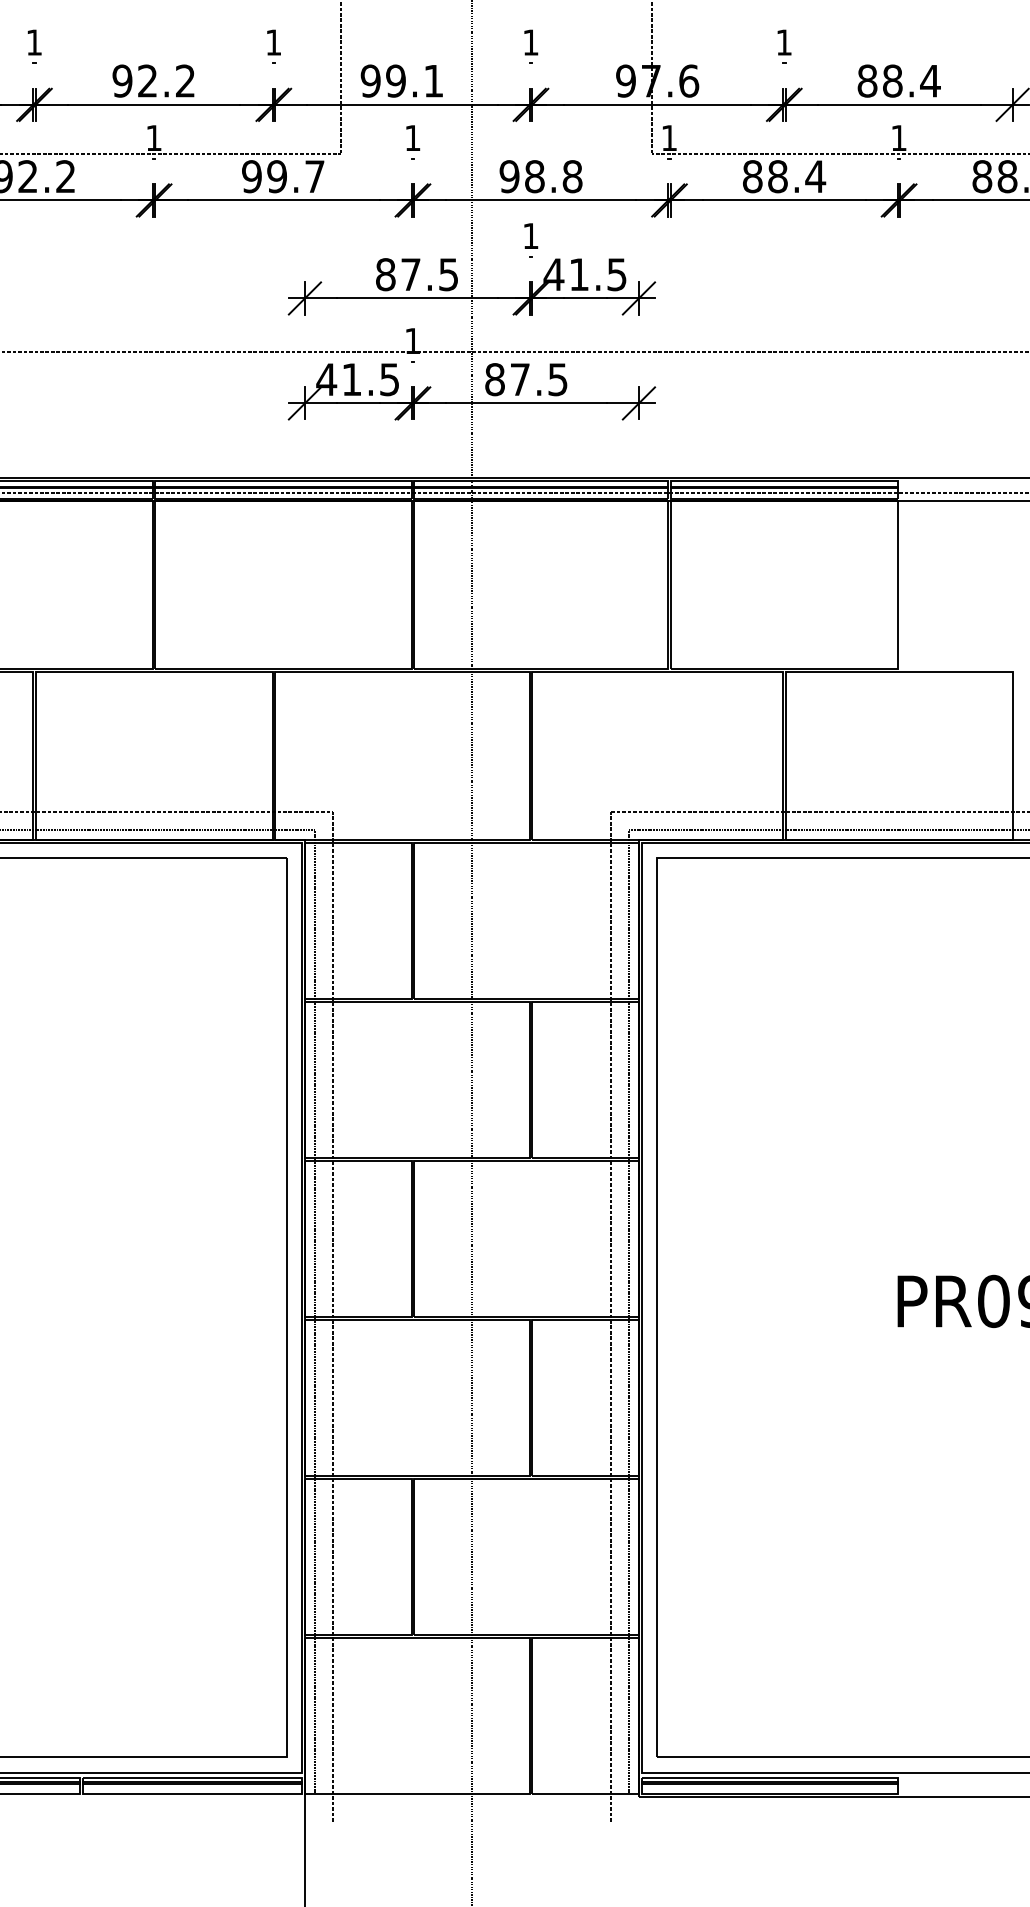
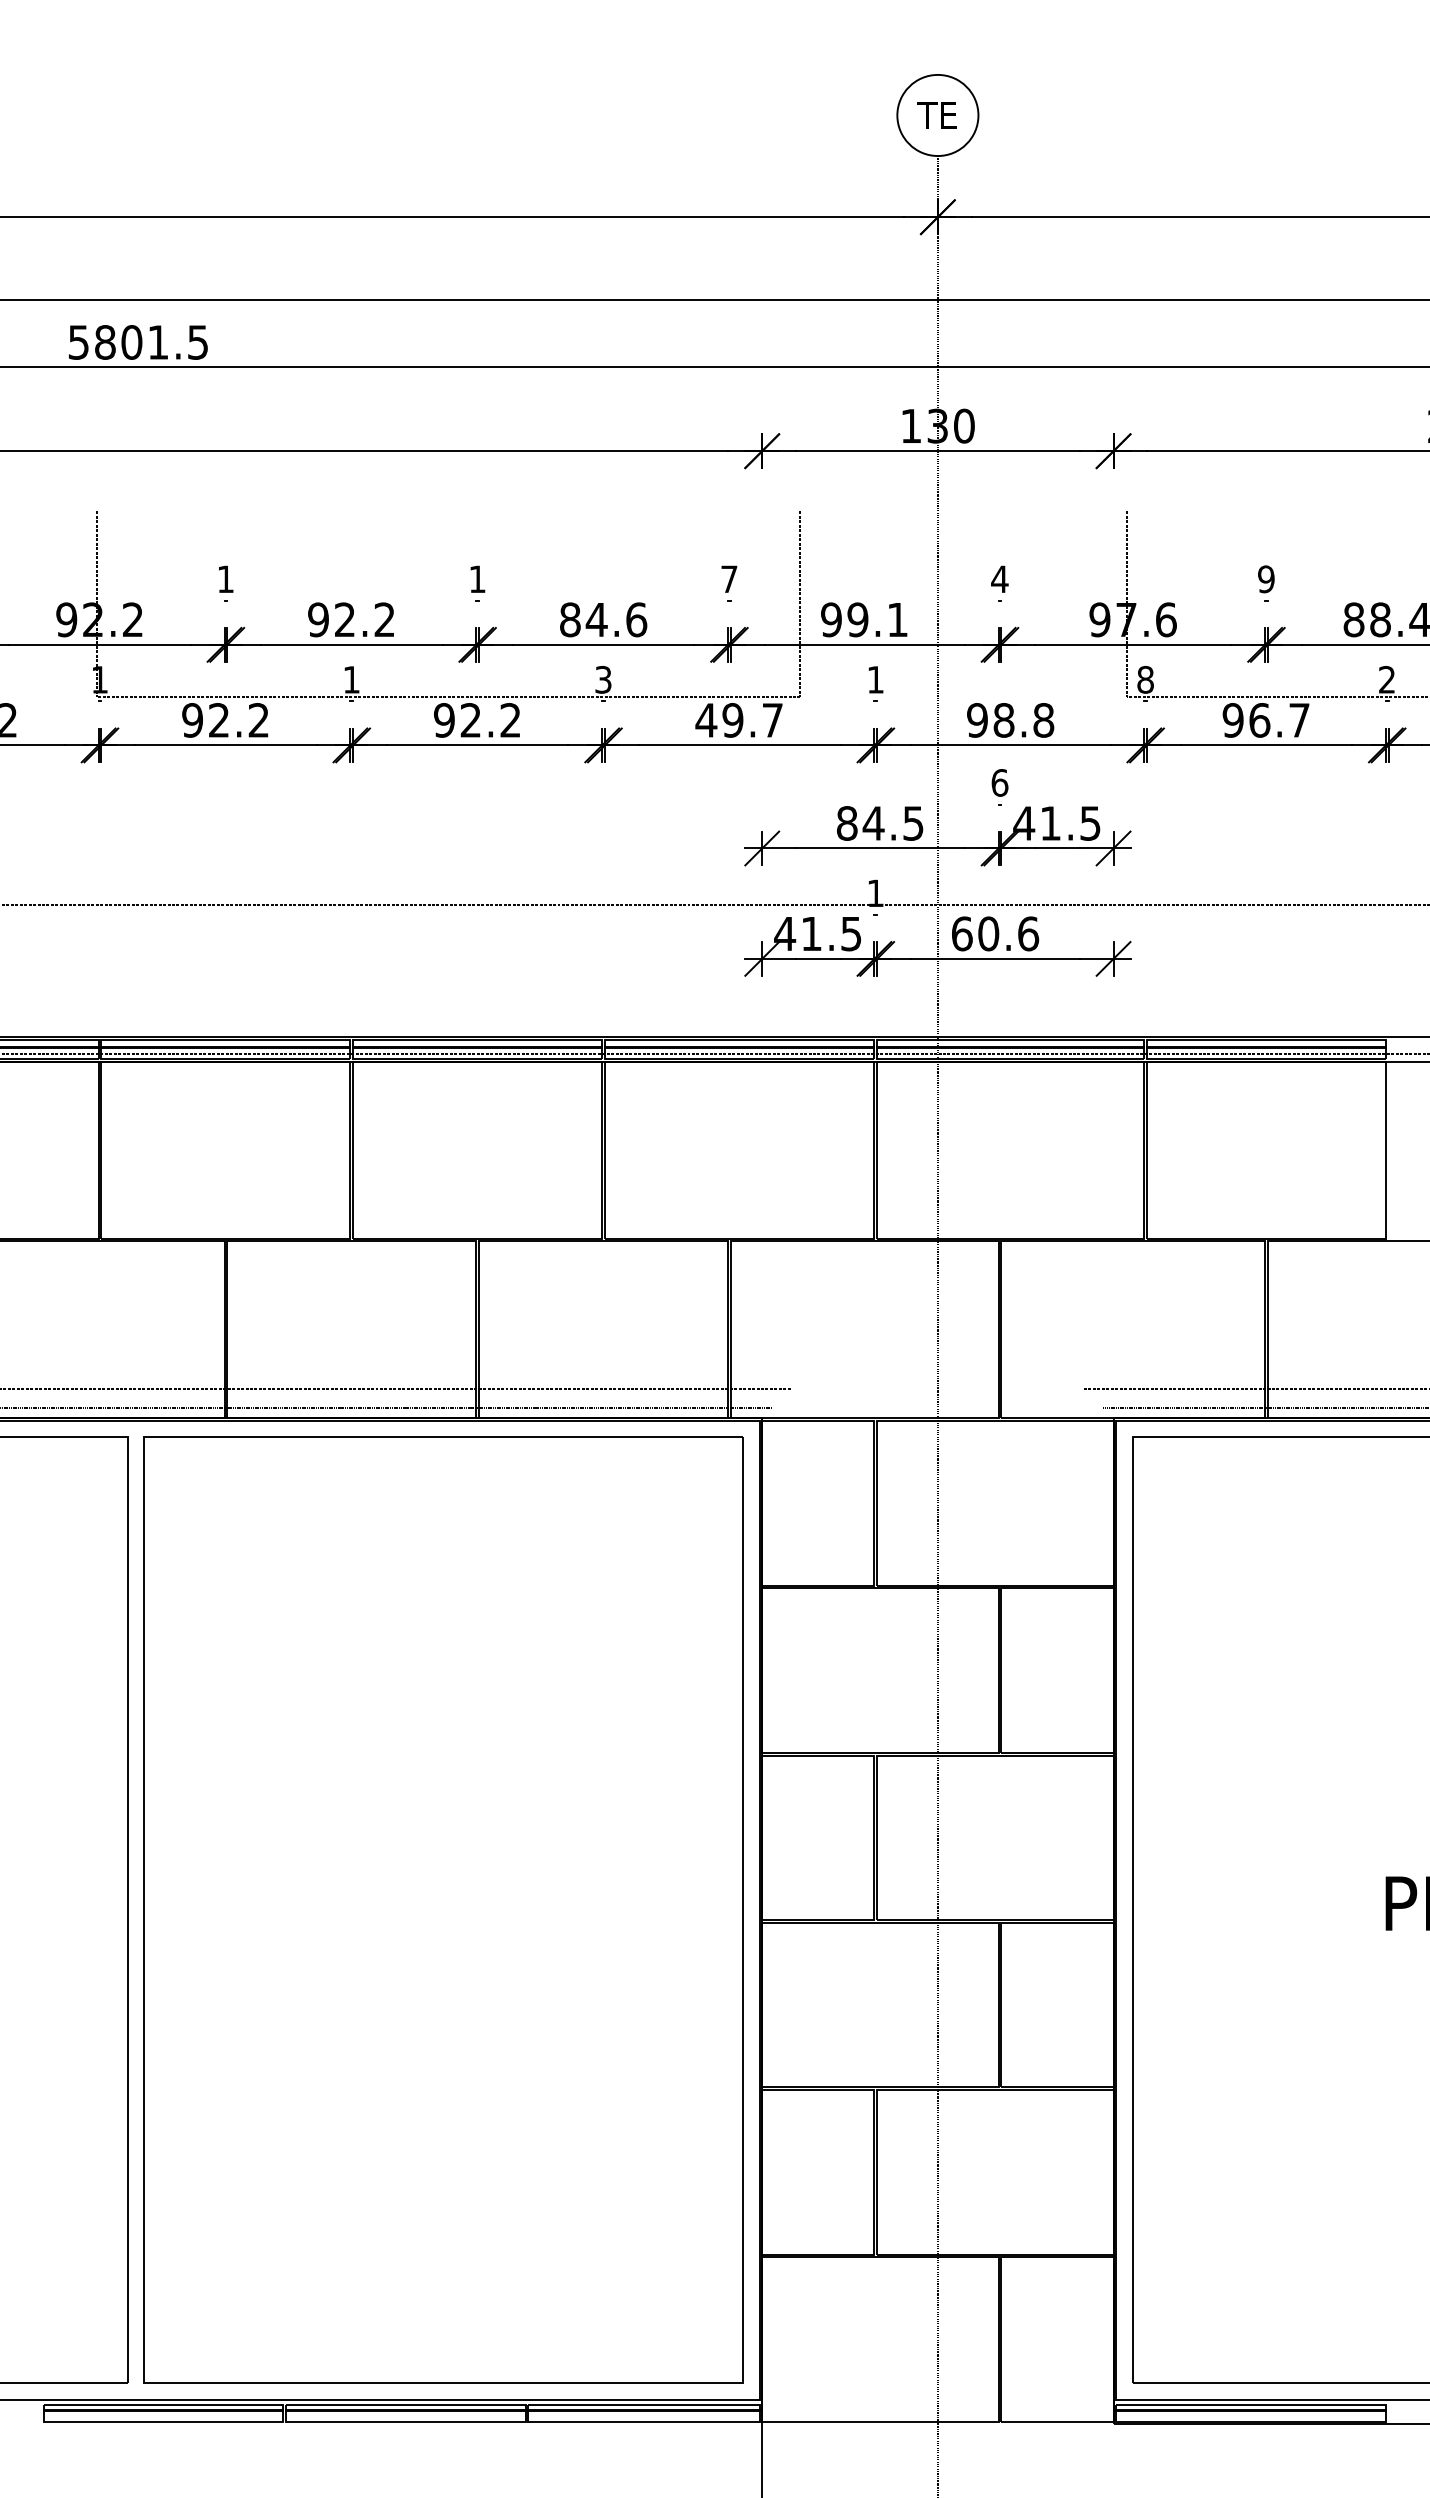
text: (273, 41) -> (729, 578), 1 -> 7
text: (530, 41) -> (999, 578), 1 -> 4
text: (784, 42) -> (1266, 579), 1 -> 9
text: (154, 80) -> (603, 619), 92.2 -> 84.6
text: (154, 137) -> (603, 679), 1 -> 3
text: (669, 137) -> (1145, 679), 1 -> 8
text: (898, 137) -> (1386, 679), 1 -> 2
text: (251, 176) -> (706, 720), 99.7 -> 49.7
text: (784, 176) -> (1266, 720), 88.4 -> 96.7
text: (530, 235) -> (999, 782), 1 -> 6
text: (410, 274) -> (873, 823), 87.5 -> 84.5
text: (526, 379) -> (995, 933), 87.5 -> 60.6
line: (315, 1311) -> (773, 1914), removed
line: (628, 1311) -> (1102, 1914), removed
line: (332, 1317) -> (791, 1920), removed
line: (610, 1317) -> (1083, 1920), removed

